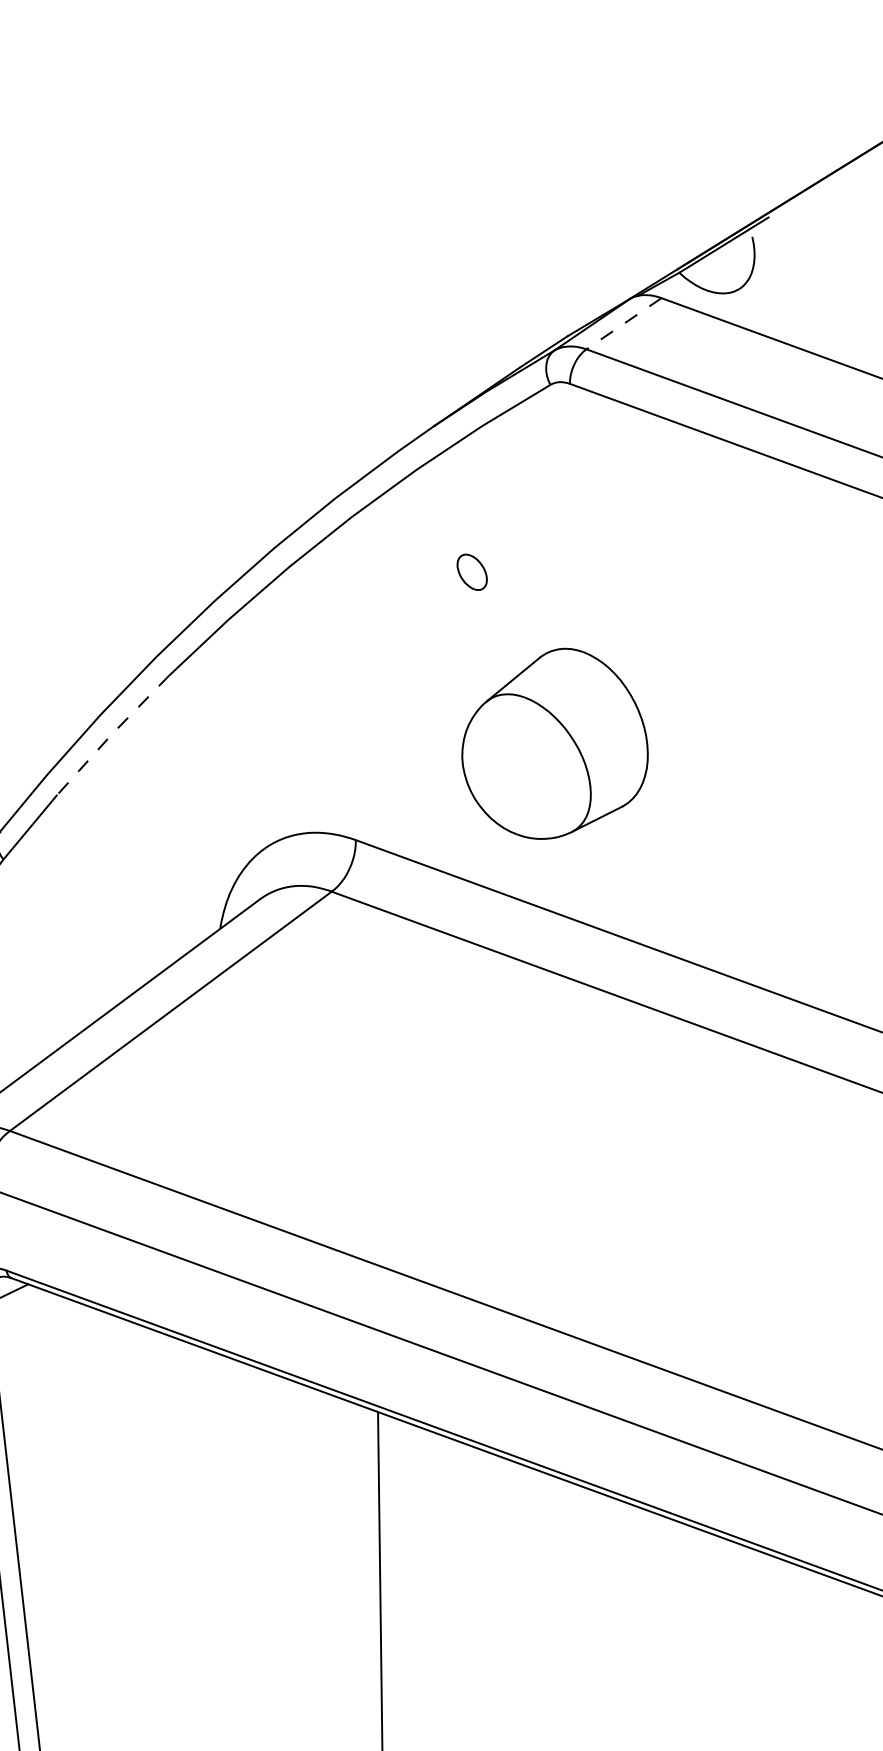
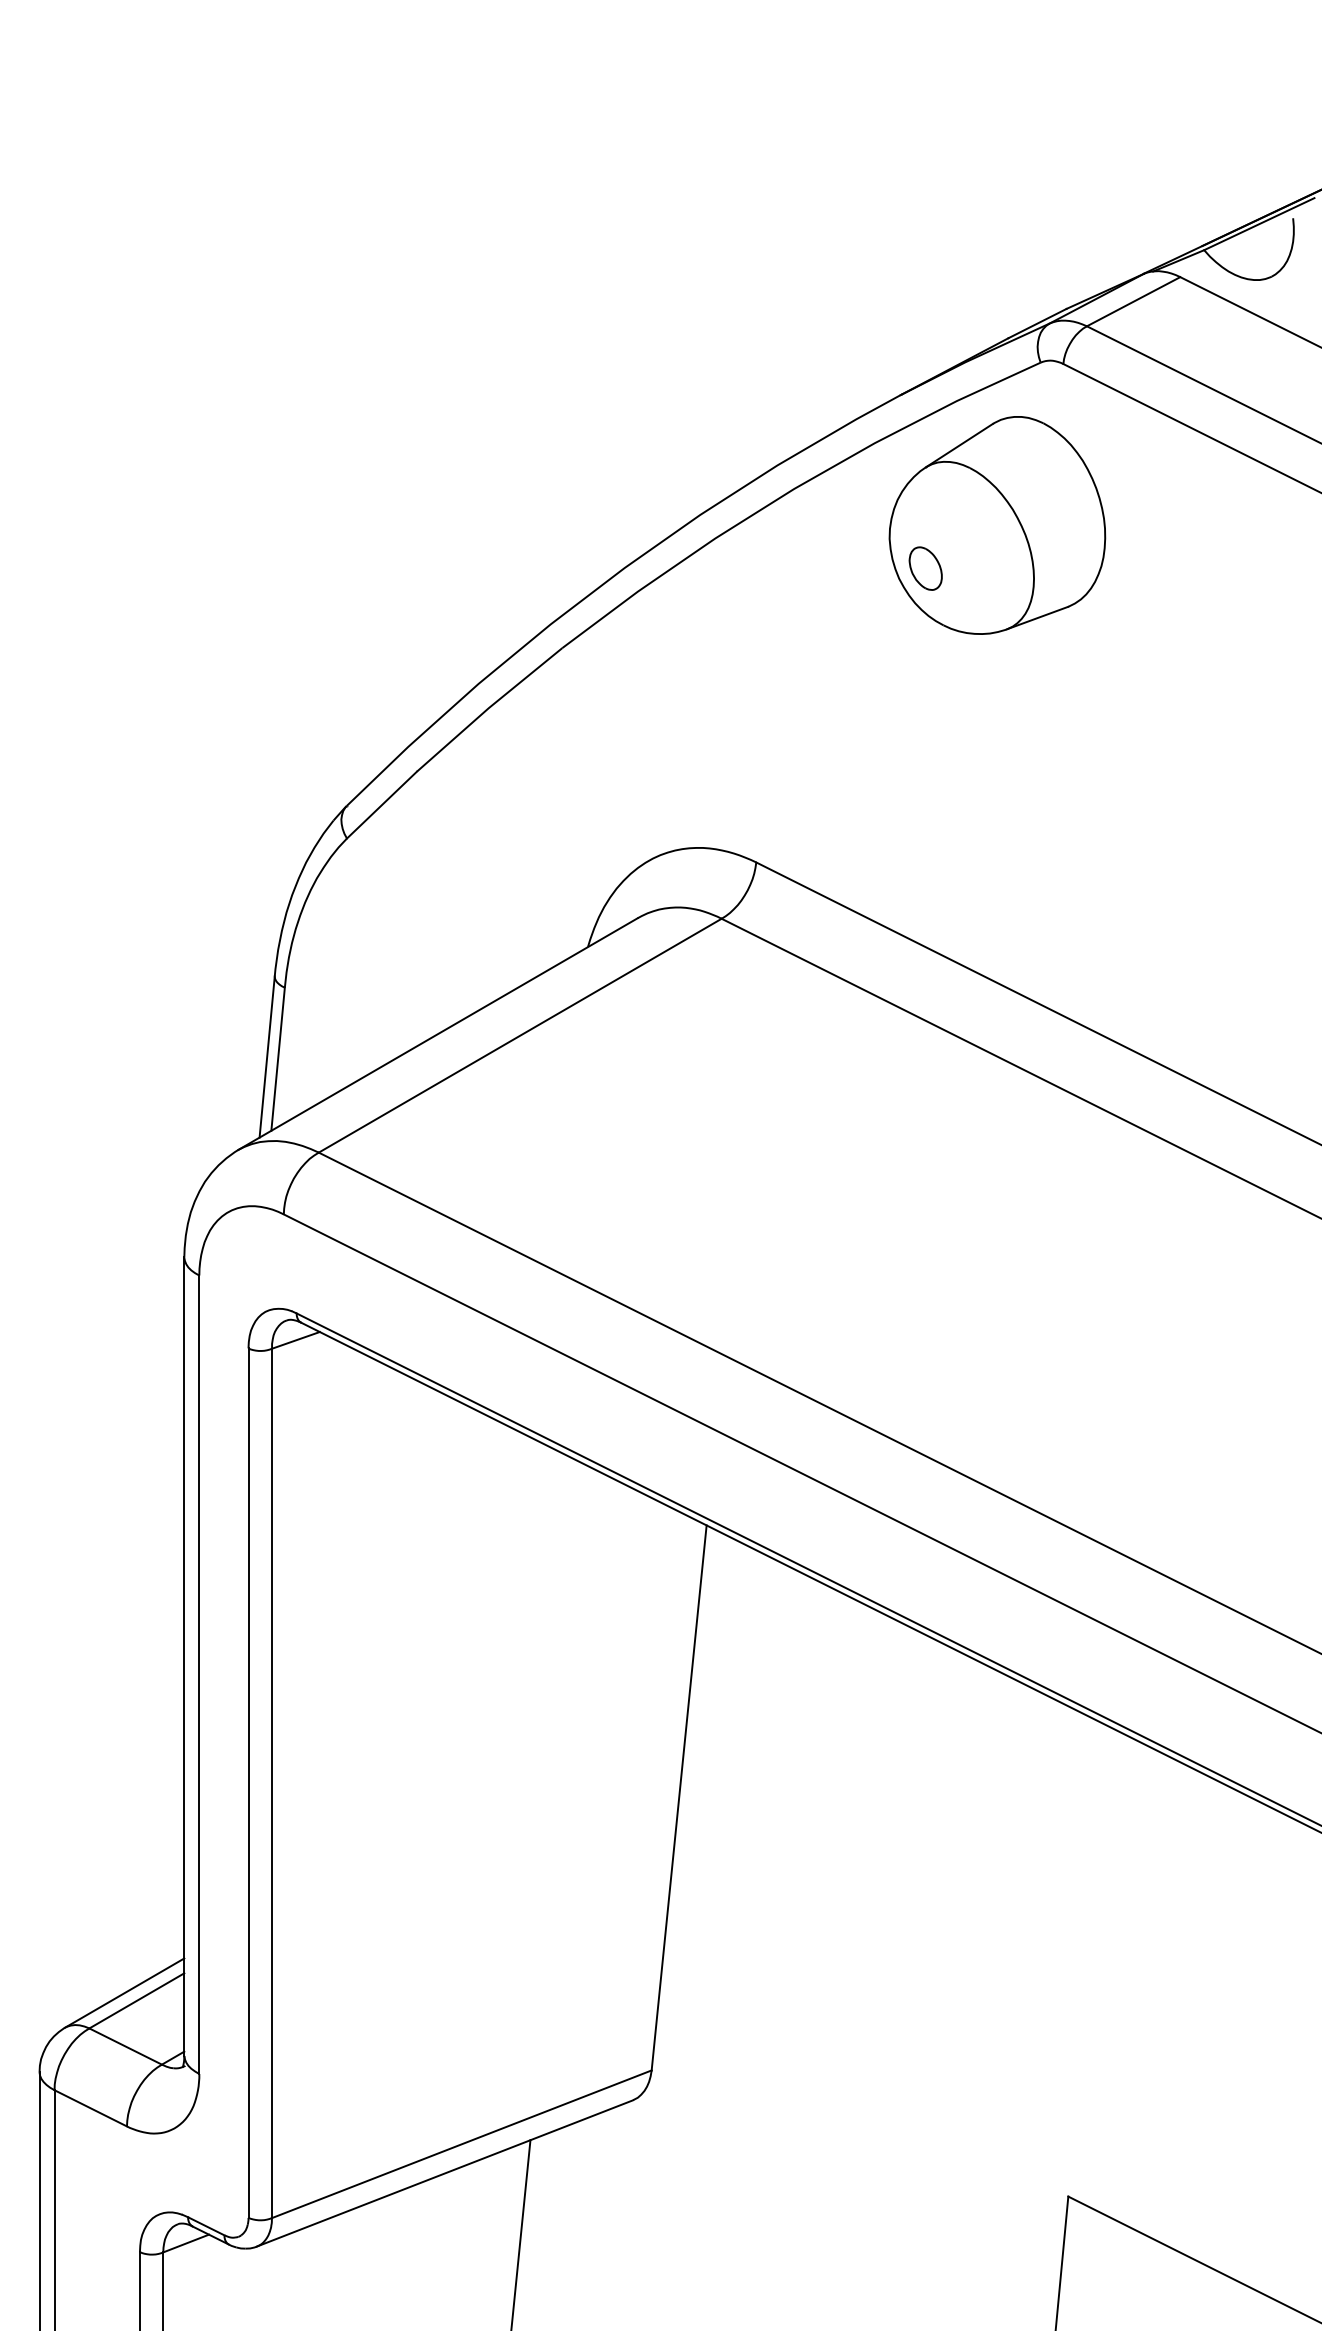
line: (623, 323) -> (1133, 301), dashed -> solid
line: (111, 734) -> (488, 708), dashed -> solid
part: (553, 743) -> (997, 525), moved

